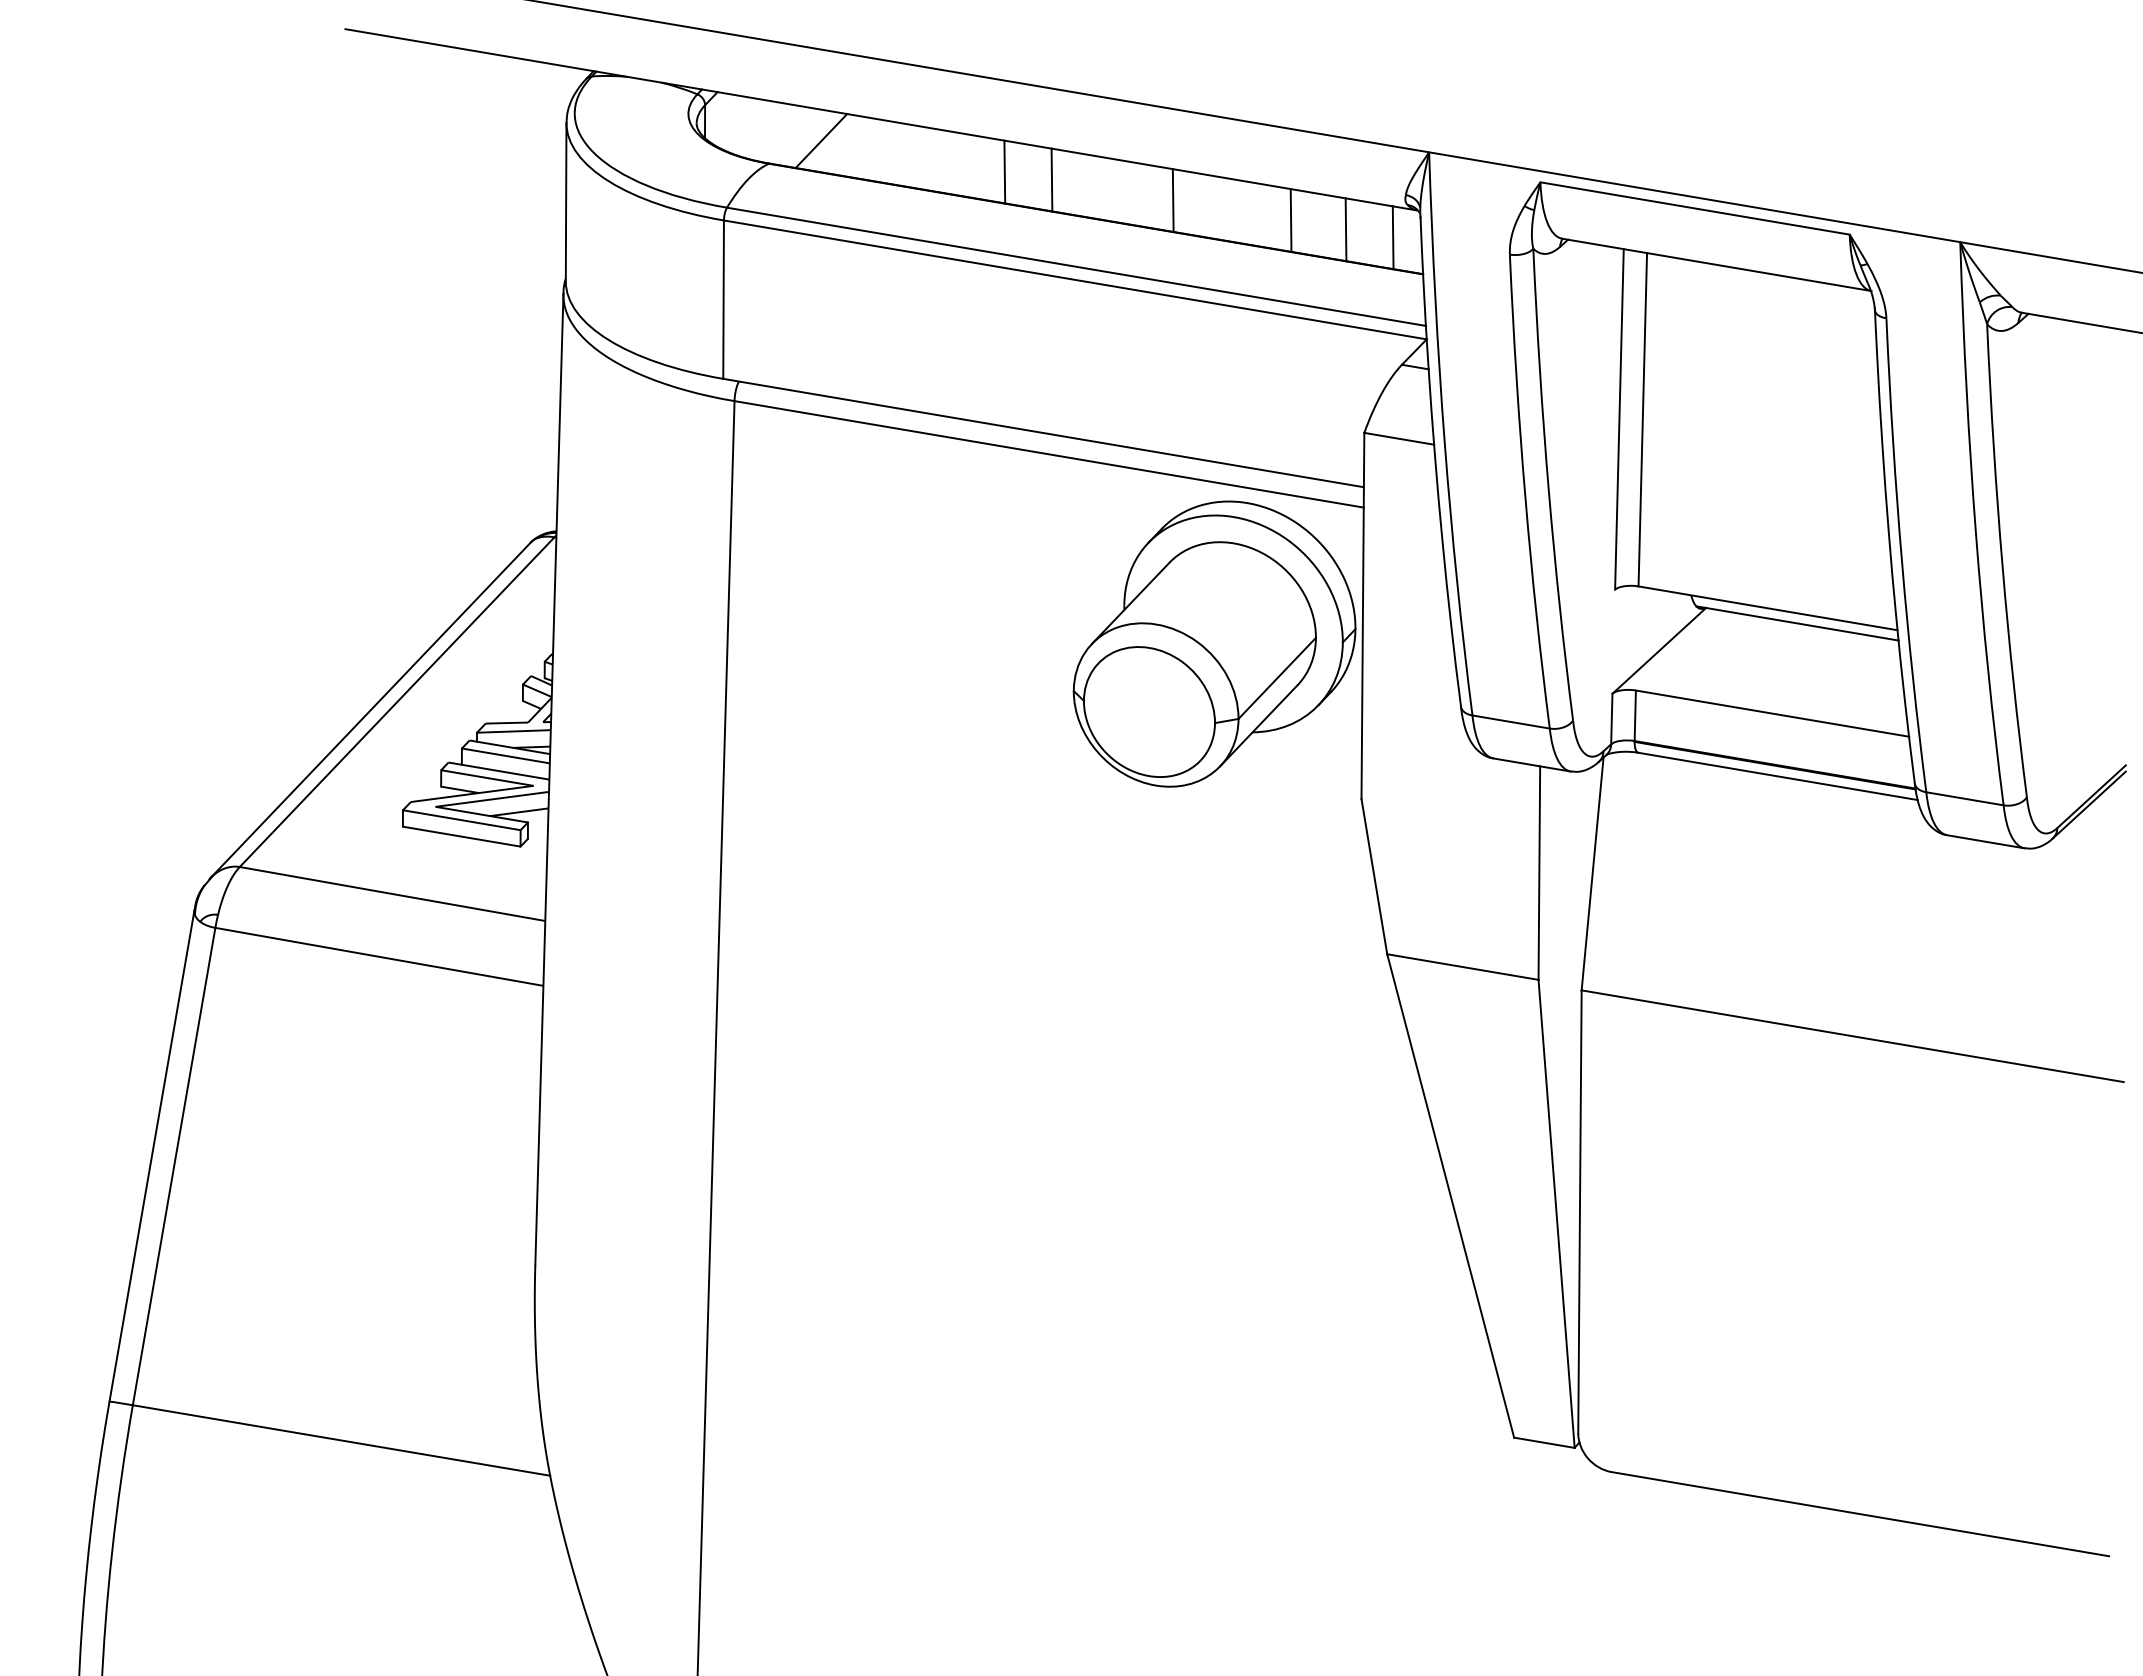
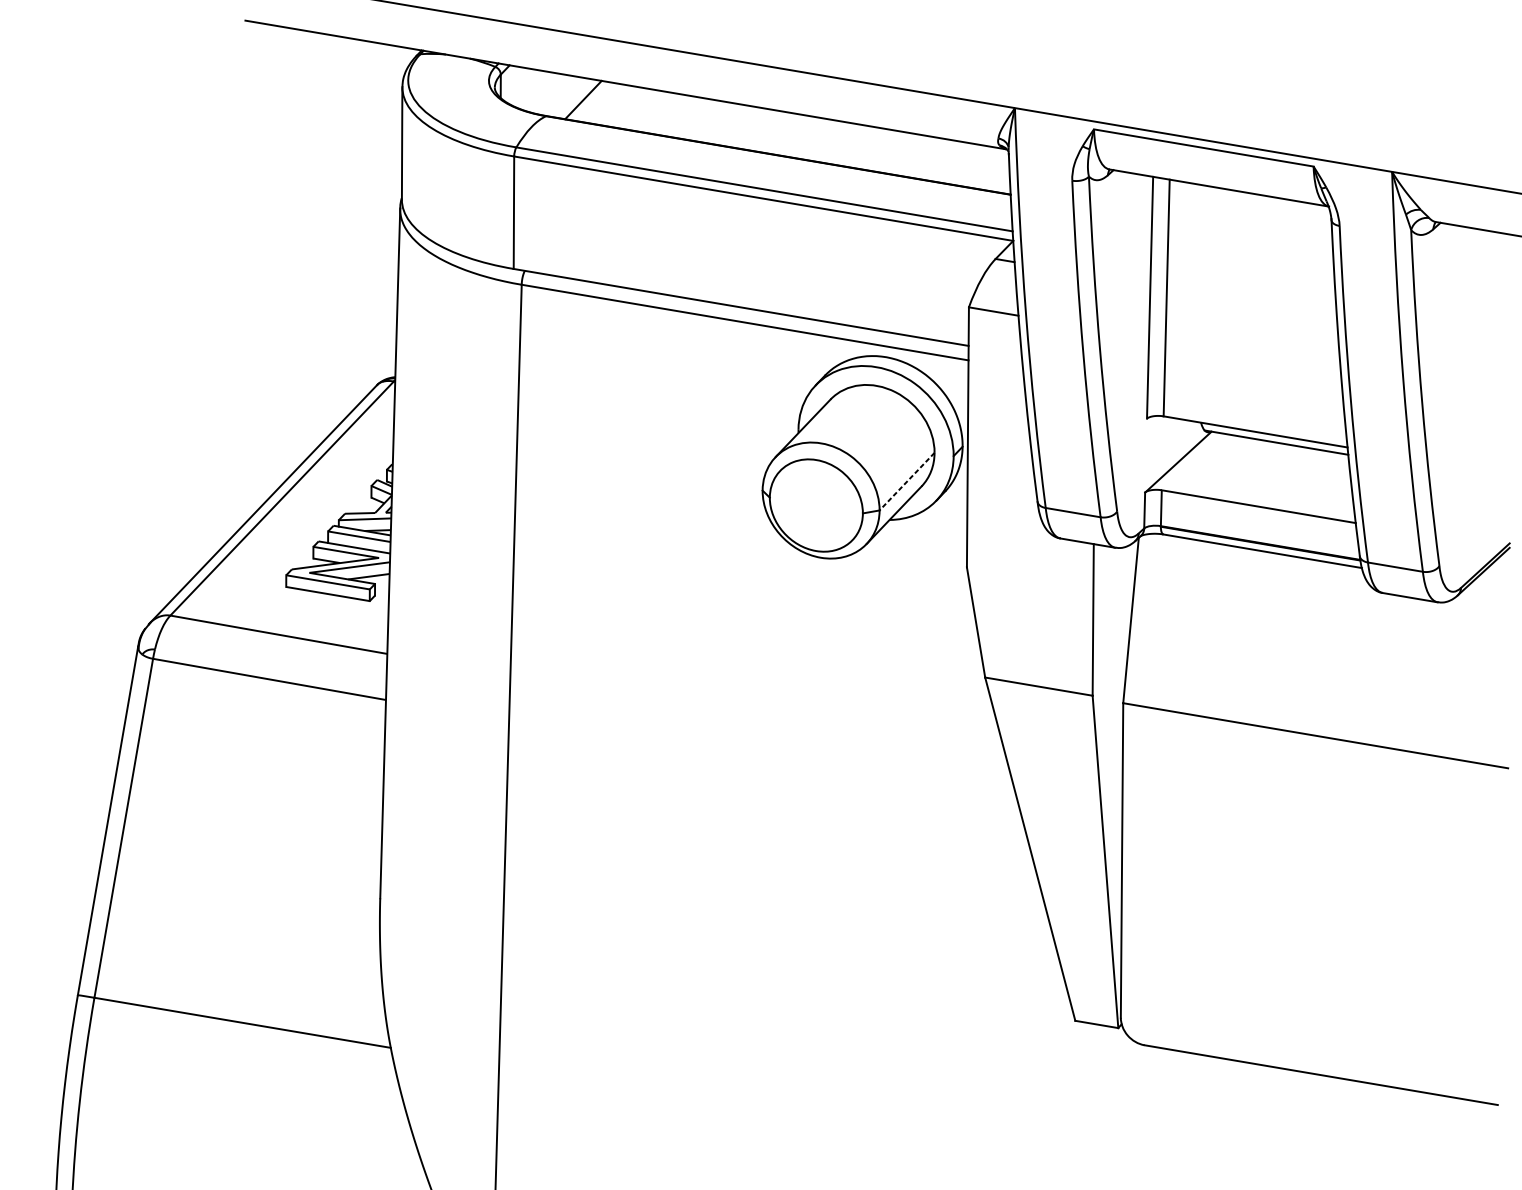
line: (1004, 171) -> (713, 121), removed
line: (1051, 179) -> (746, 127), removed
line: (1172, 200) -> (832, 142), removed
line: (1290, 220) -> (916, 156), removed
line: (1345, 229) -> (955, 162), removed
line: (1392, 237) -> (988, 168), removed
line: (1276, 678) -> (906, 481), solid -> dashed

